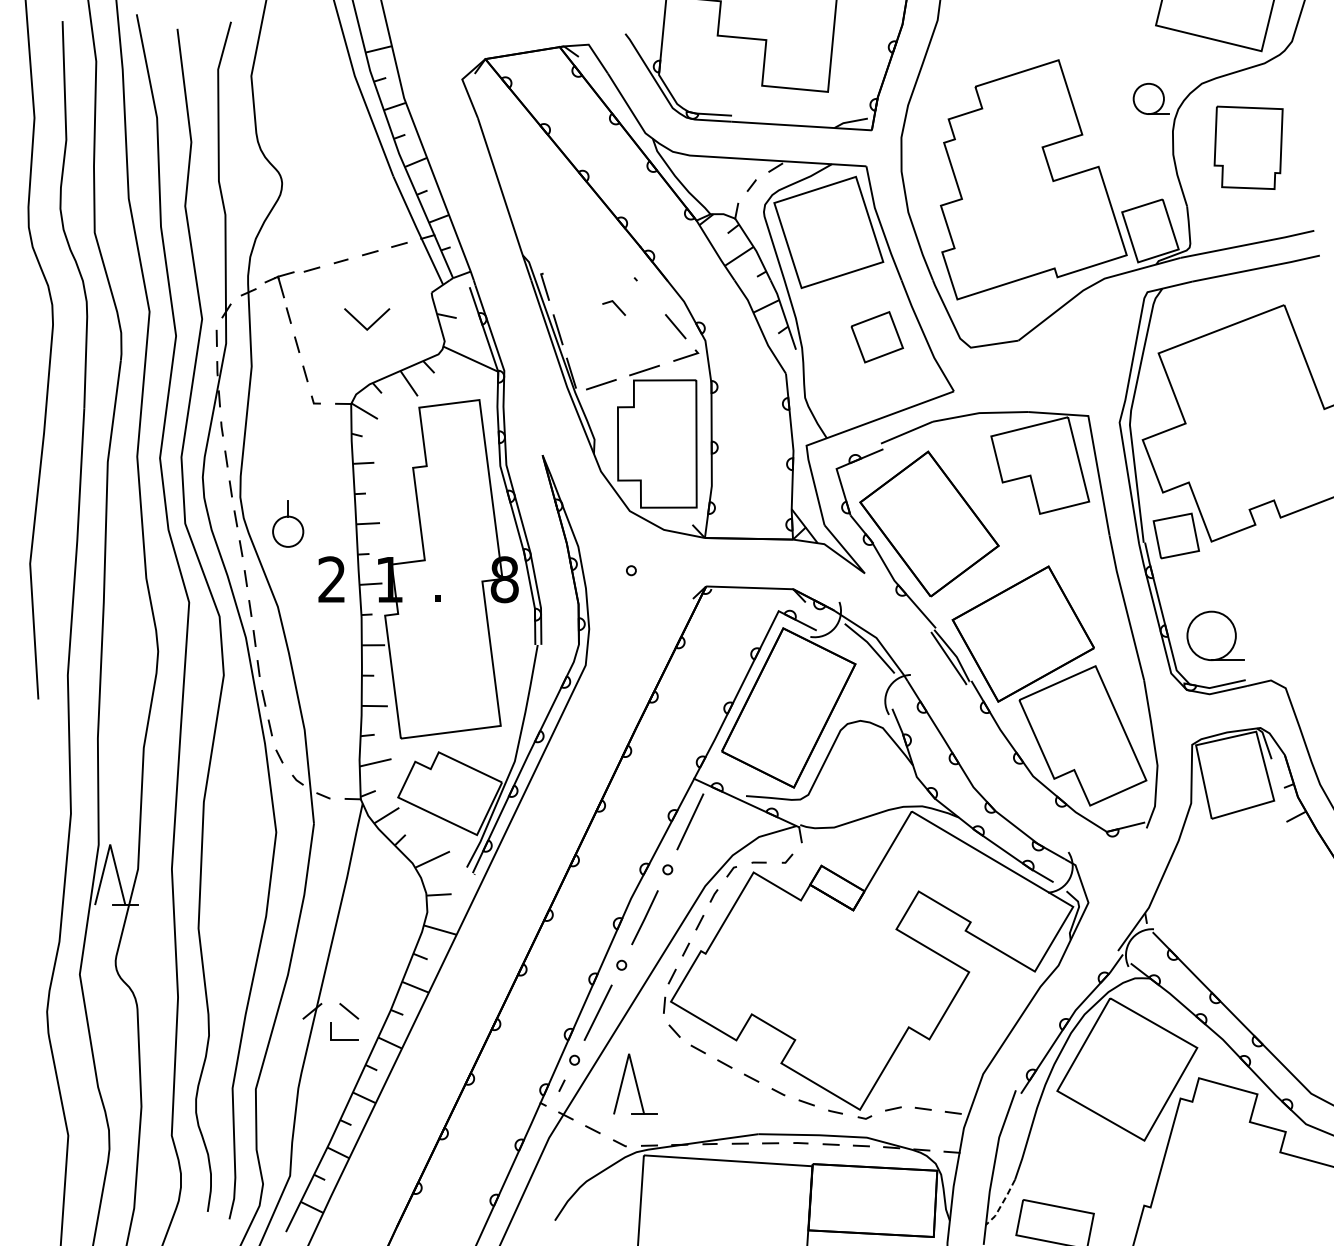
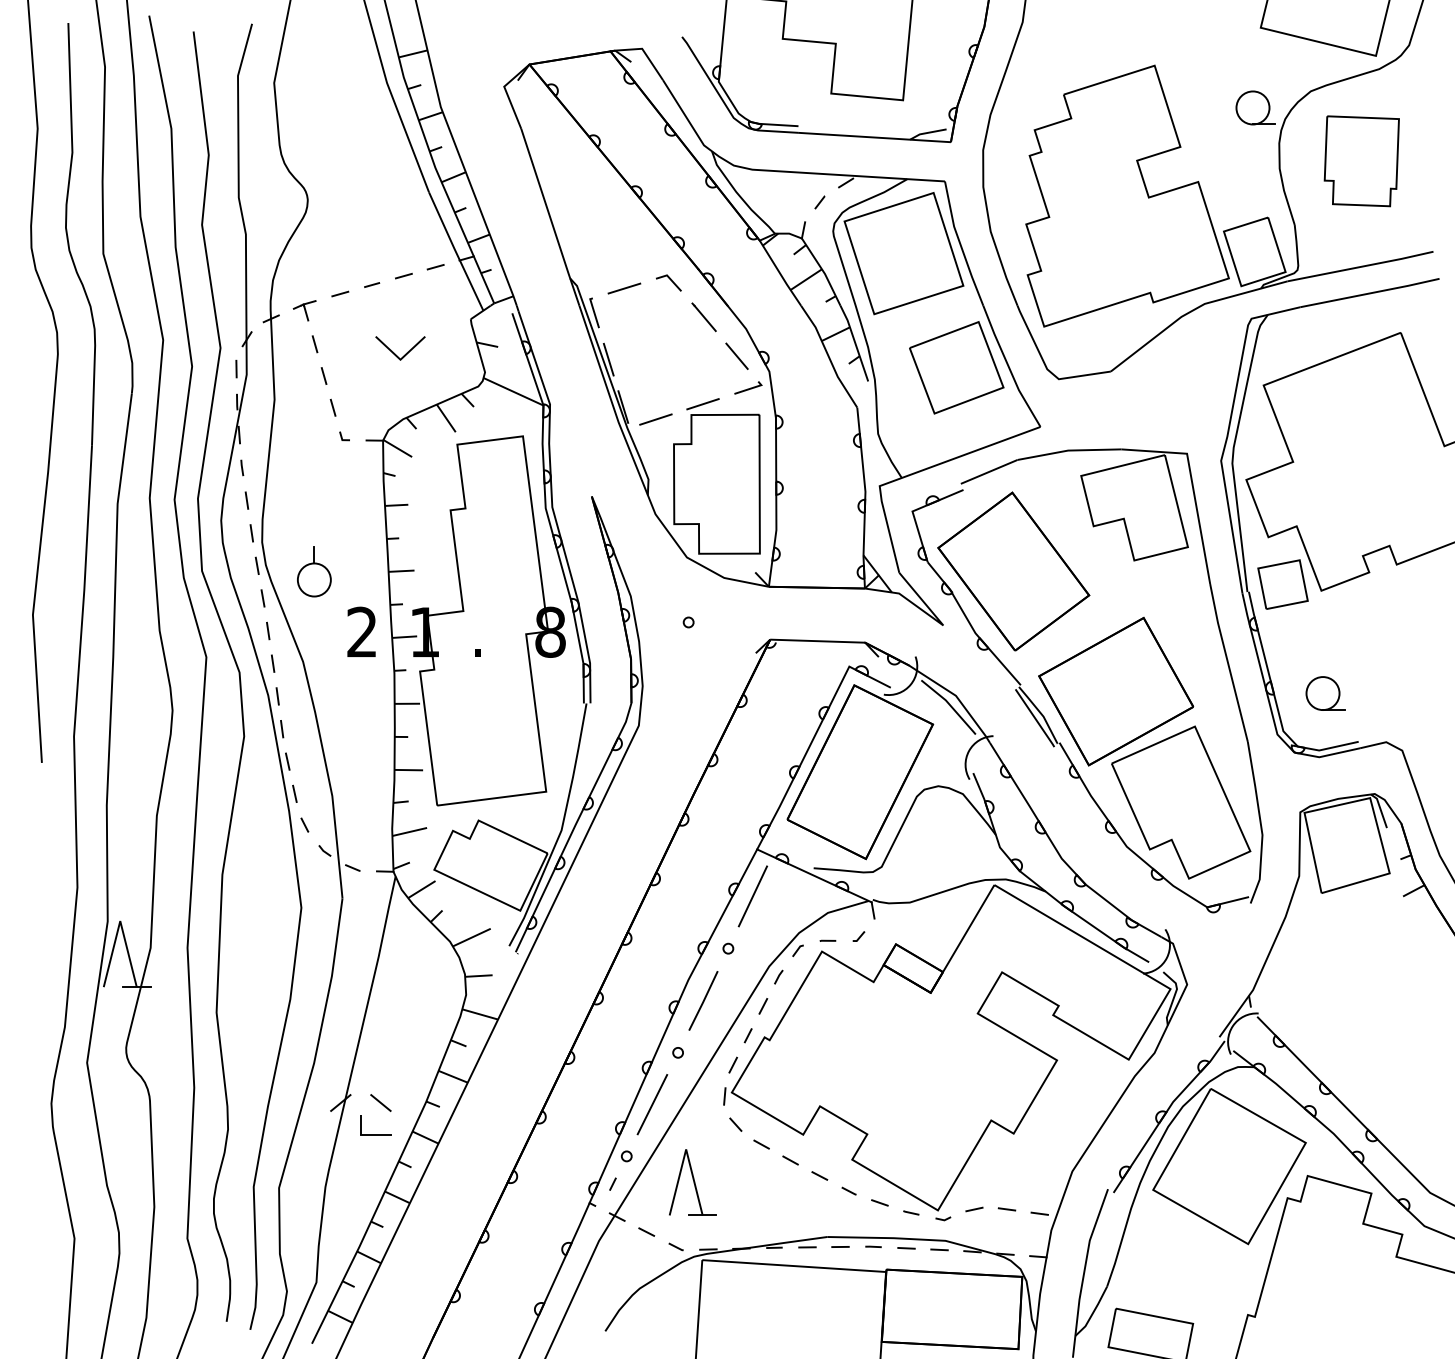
line: (572, 264) -> (624, 288), added
part: (279, 284) -> (304, 310), size x0.71
line: (645, 291) -> (704, 318), added
line: (615, 305) -> (670, 280), moved
part: (876, 336) -> (956, 367), size x1.67
part: (1215, 635) -> (1325, 693), size x0.62
line: (1002, 1203) -> (1093, 1312), dashed -> solid

